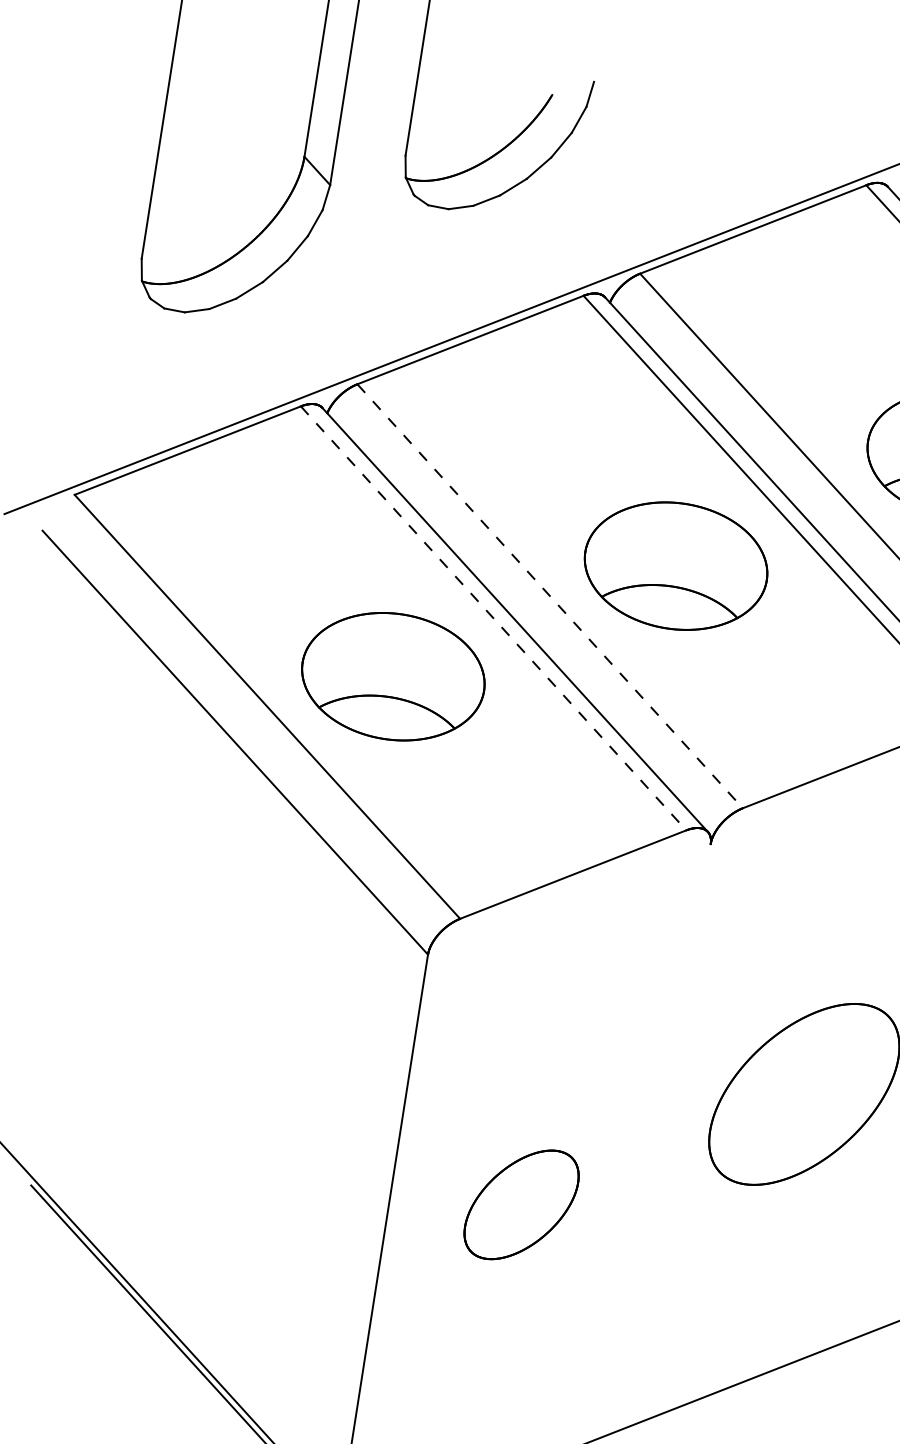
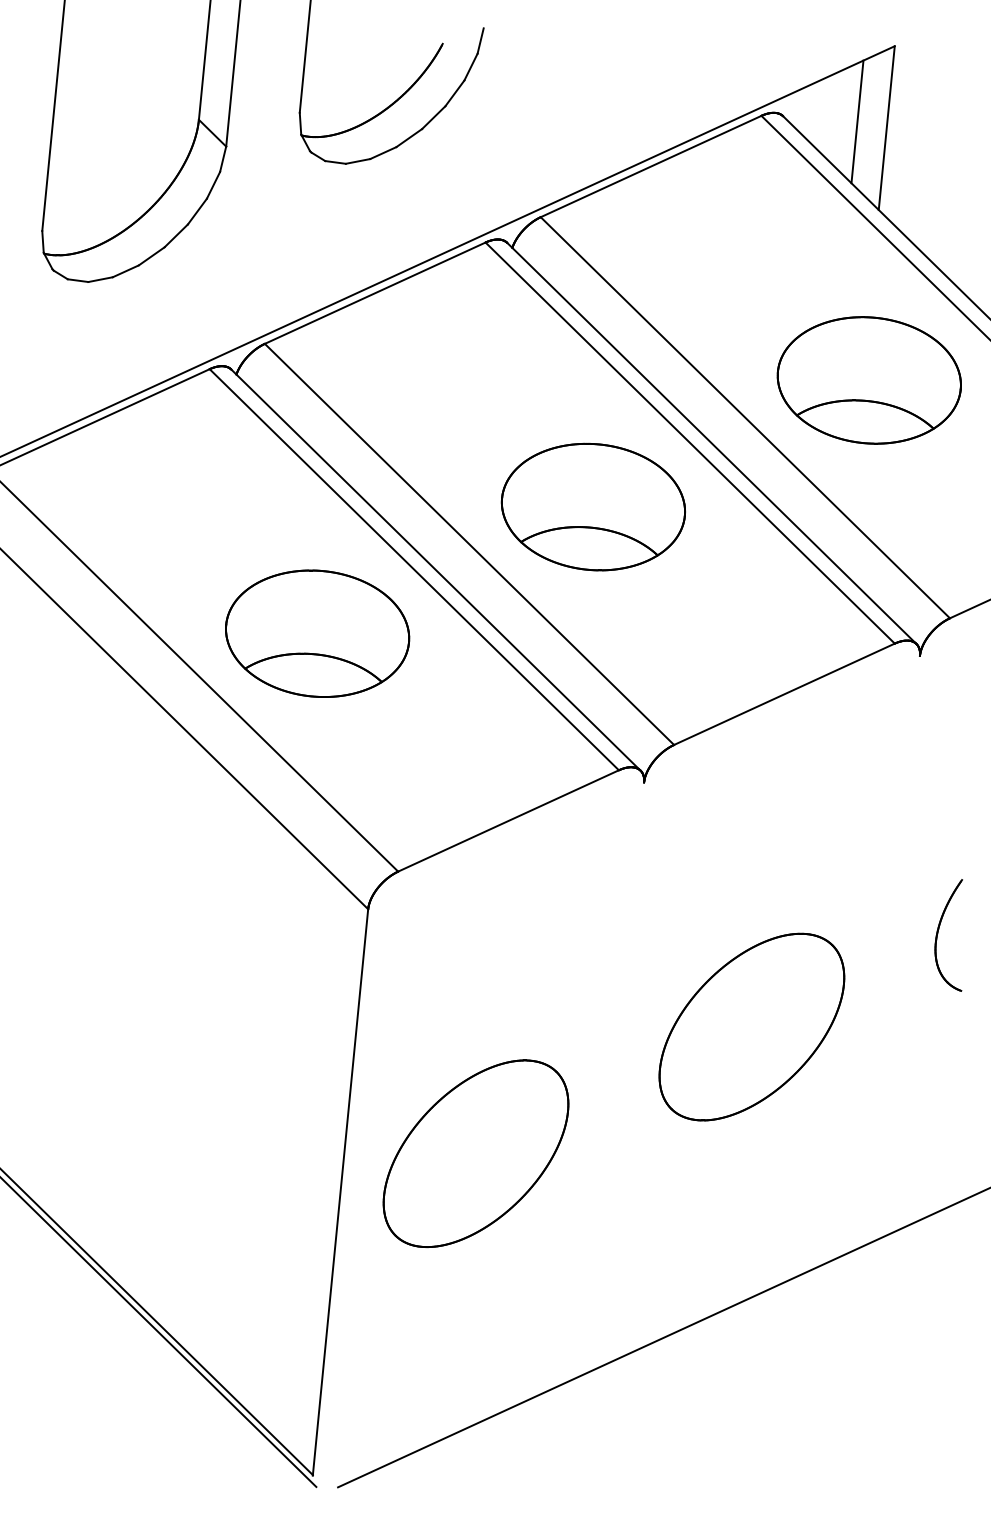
line: (550, 596) -> (469, 544), dashed -> solid
line: (493, 618) -> (414, 569), dashed -> solid
part: (521, 1204) -> (475, 1153), size x1.67

